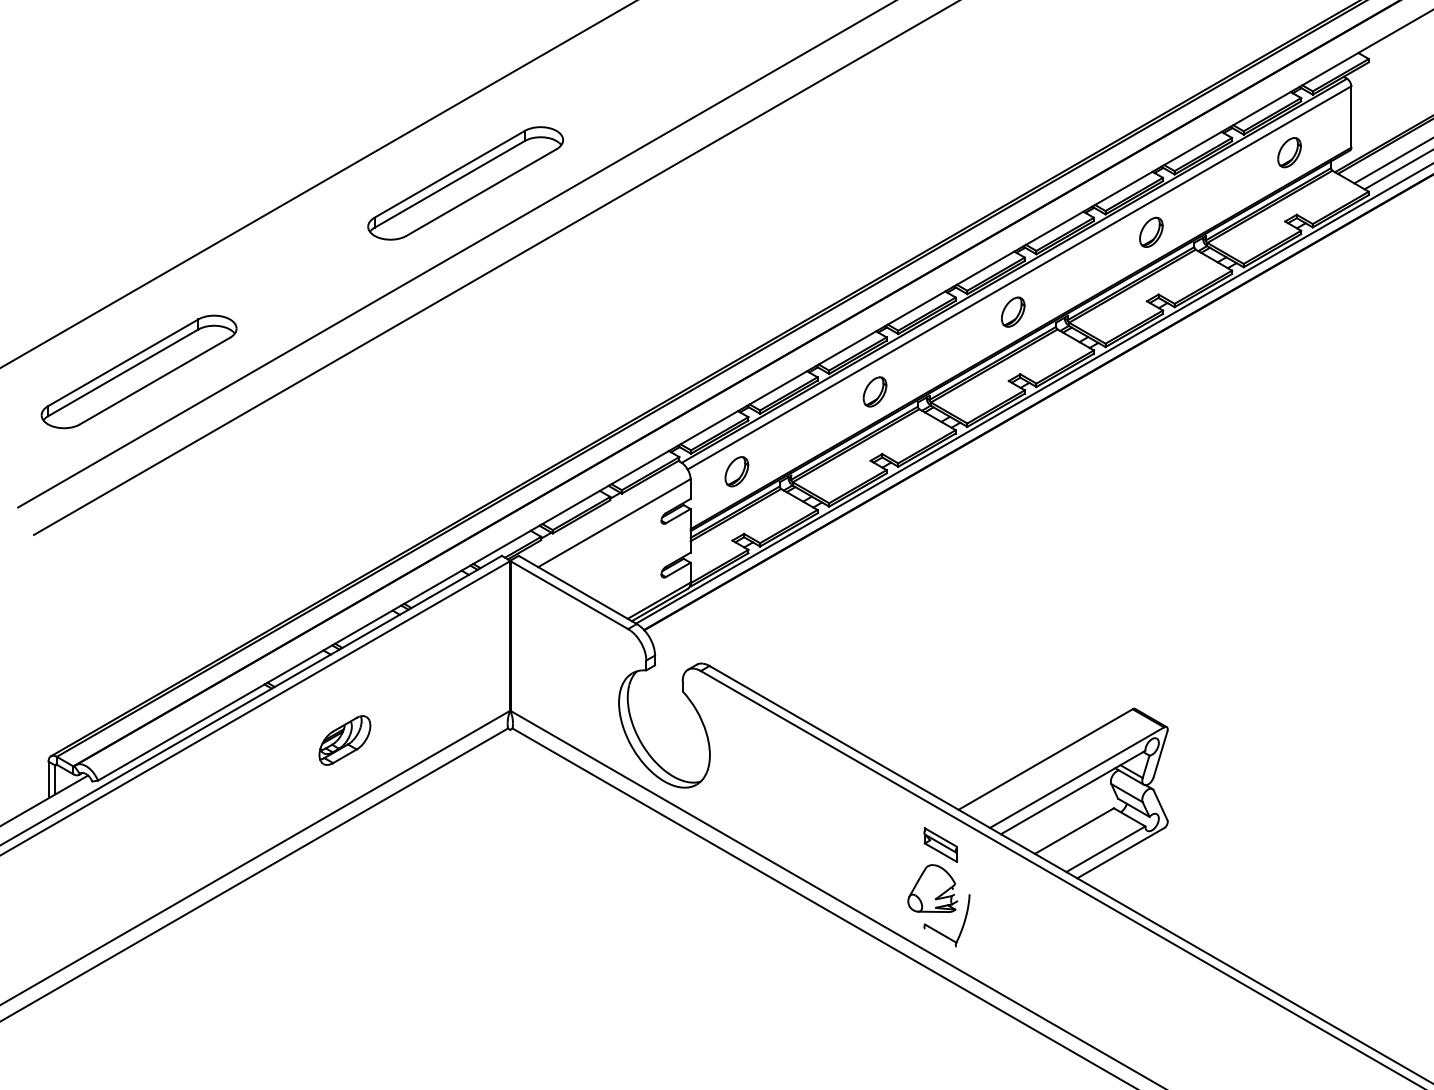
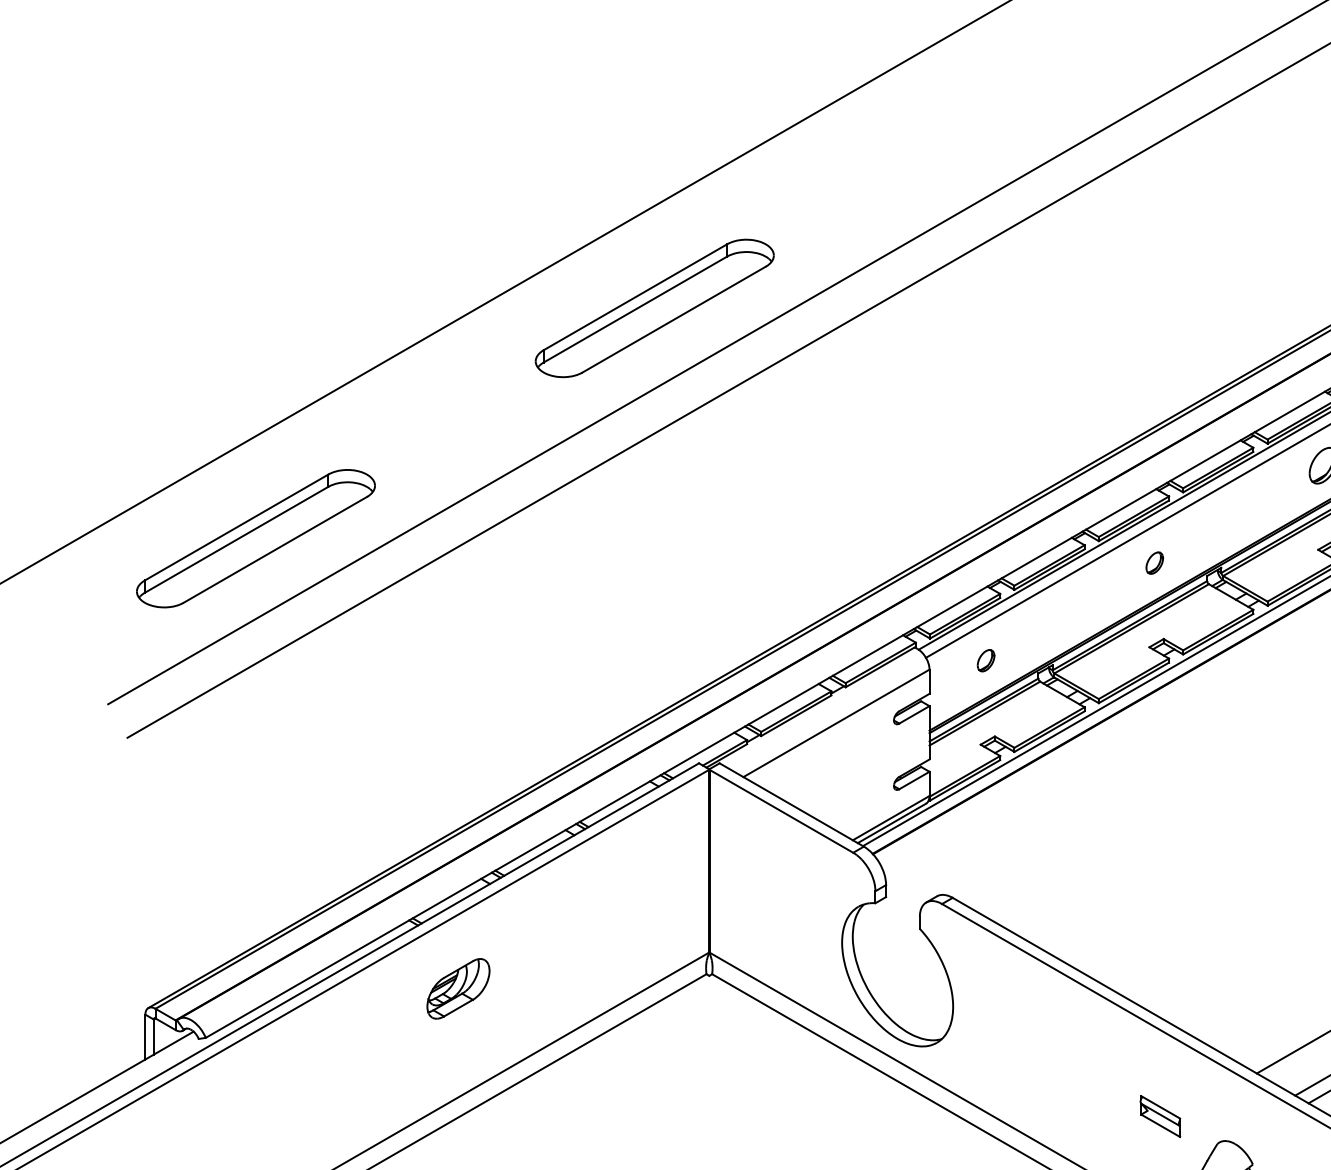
part: (874, 391) -> (1154, 562), size x0.6
part: (736, 471) -> (985, 660), size x0.6
part: (344, 740) -> (457, 988), moved
part: (940, 844) -> (1160, 1115), moved

